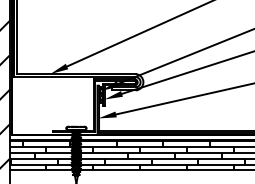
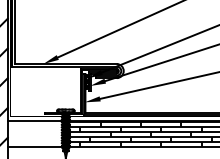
hatch: (41, 154) -> (35, 133), removed

